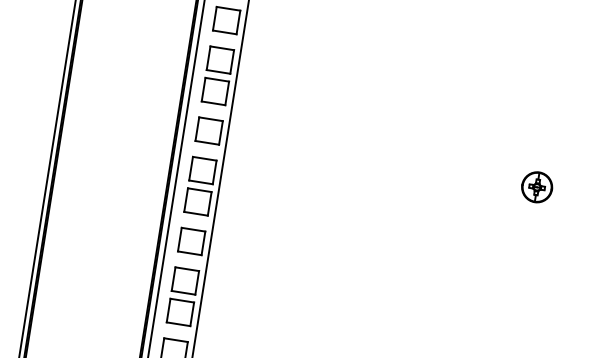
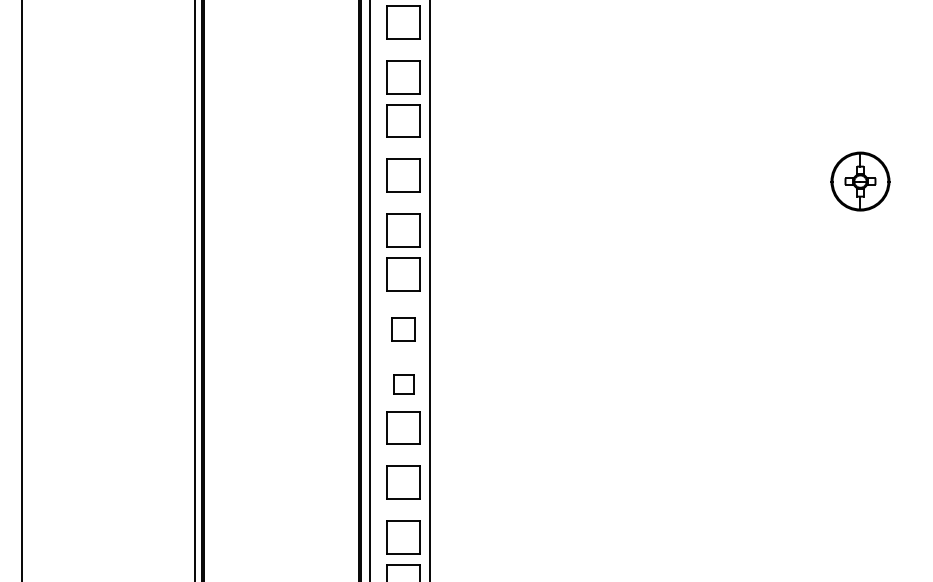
part: (537, 187) -> (860, 181), size x1.4
part: (191, 241) -> (403, 329), size x0.7
part: (185, 281) -> (403, 384), size x0.6

